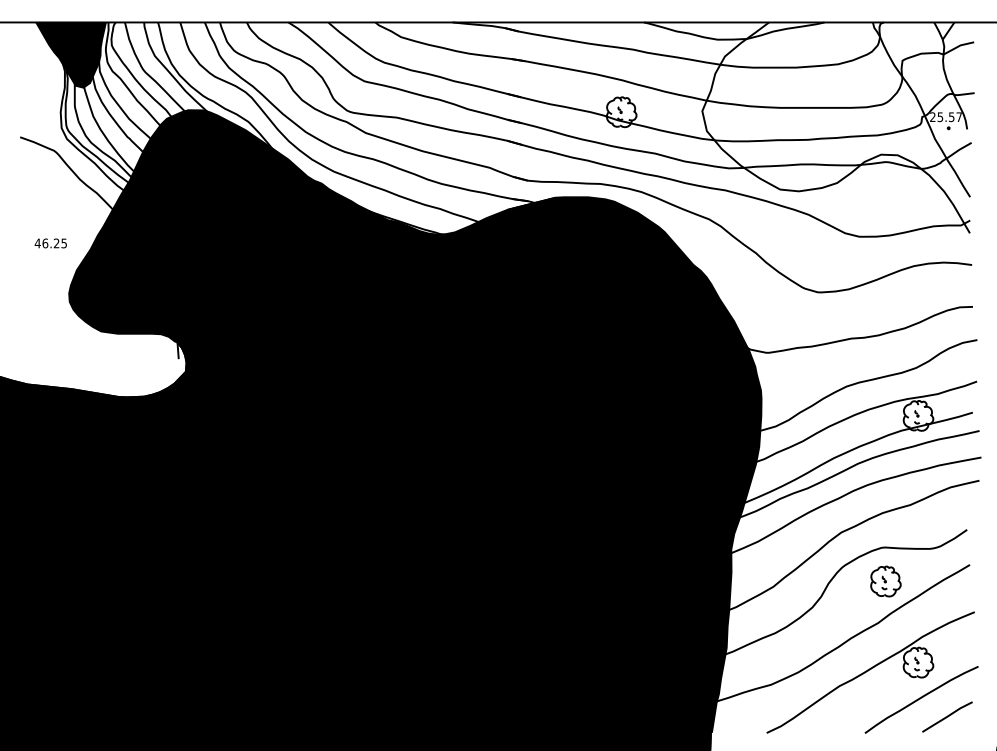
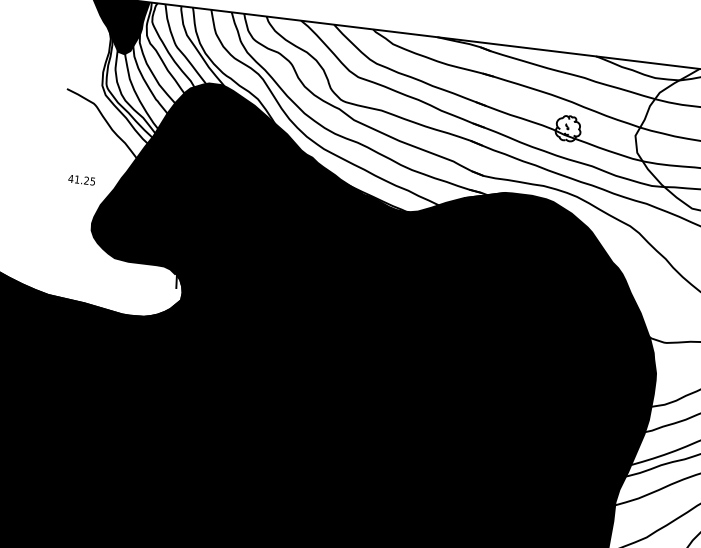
text: (45, 243) -> (77, 179), 46.25 -> 41.25

